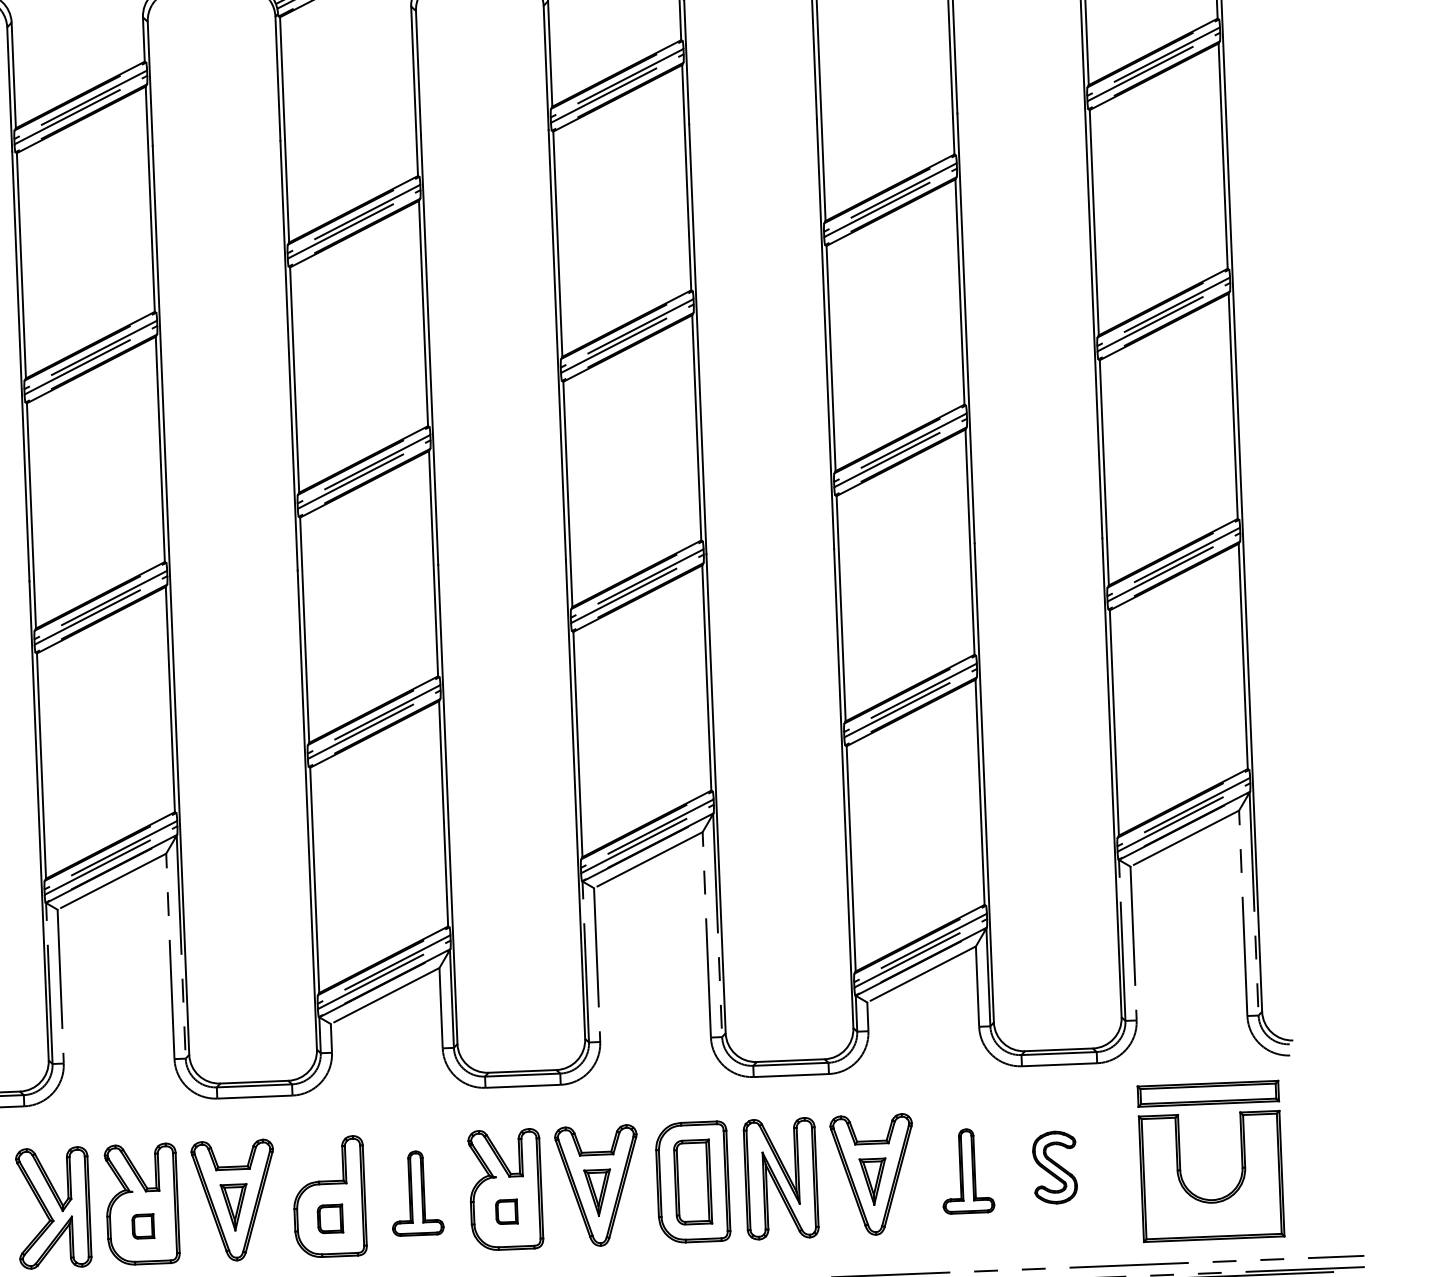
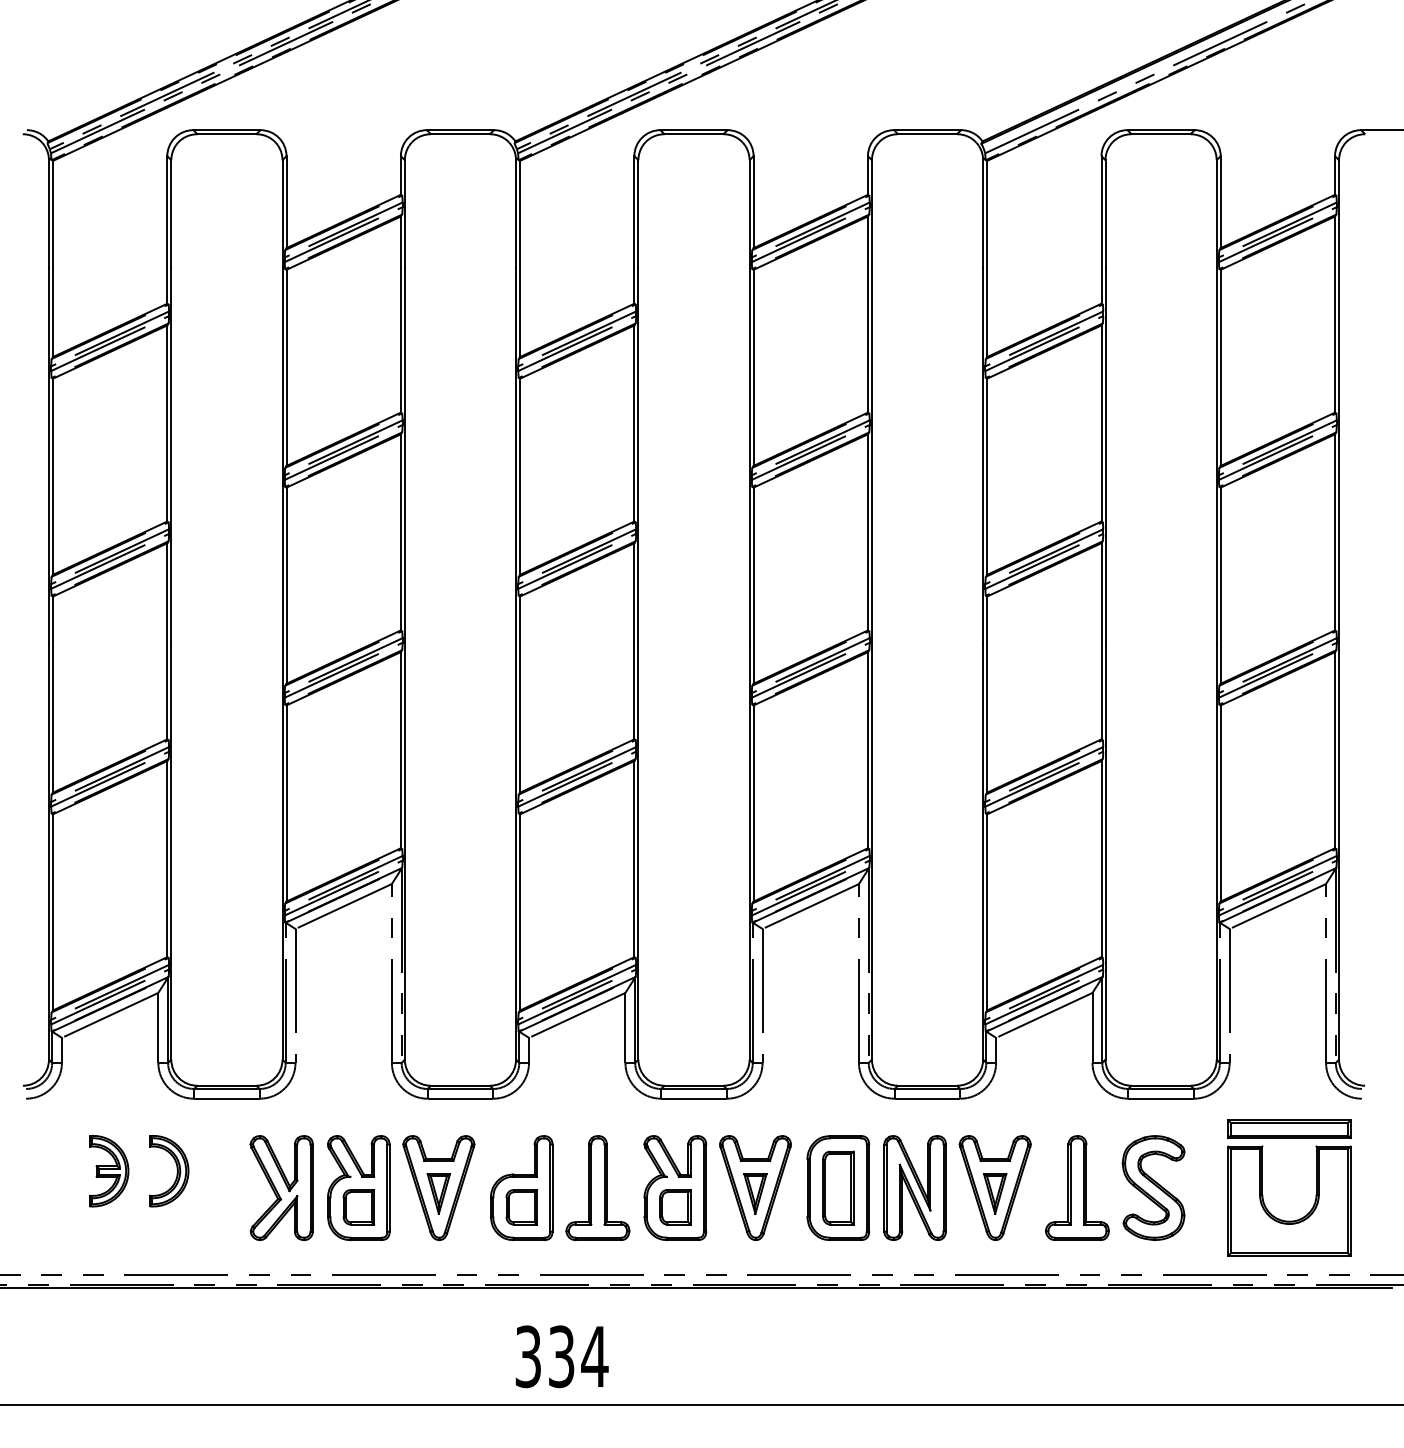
part: (1054, 1167) -> (1153, 1187), size x1.67
part: (967, 1170) -> (1077, 1187), size x1.43
part: (416, 1192) -> (597, 1187), size x1.43
part: (506, 1212) -> (675, 1207), size x1.67
part: (330, 1219) -> (521, 1207), size x1.43
part: (142, 1226) -> (358, 1207), size x1.67

